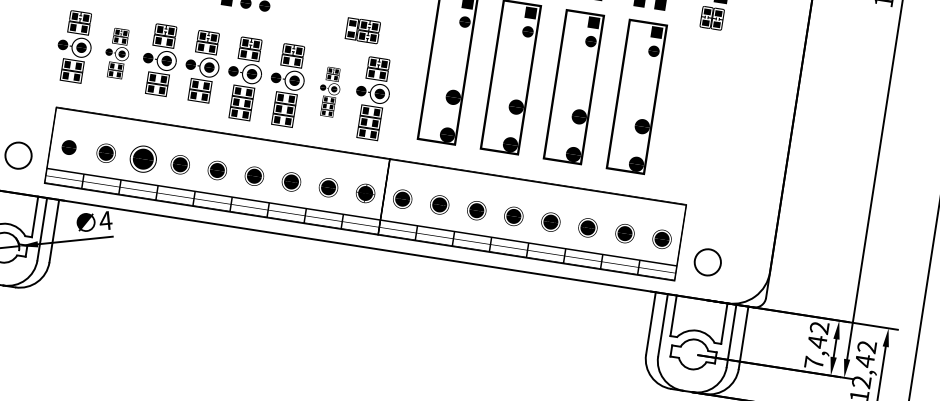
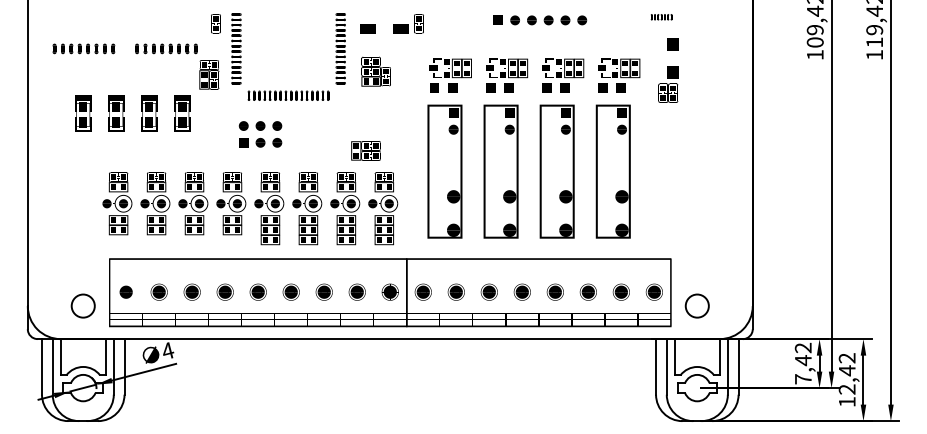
part: (117, 53) -> (155, 203), size x1.43
part: (329, 91) -> (345, 208), size x1.67
part: (142, 158) -> (191, 291), size x0.71

